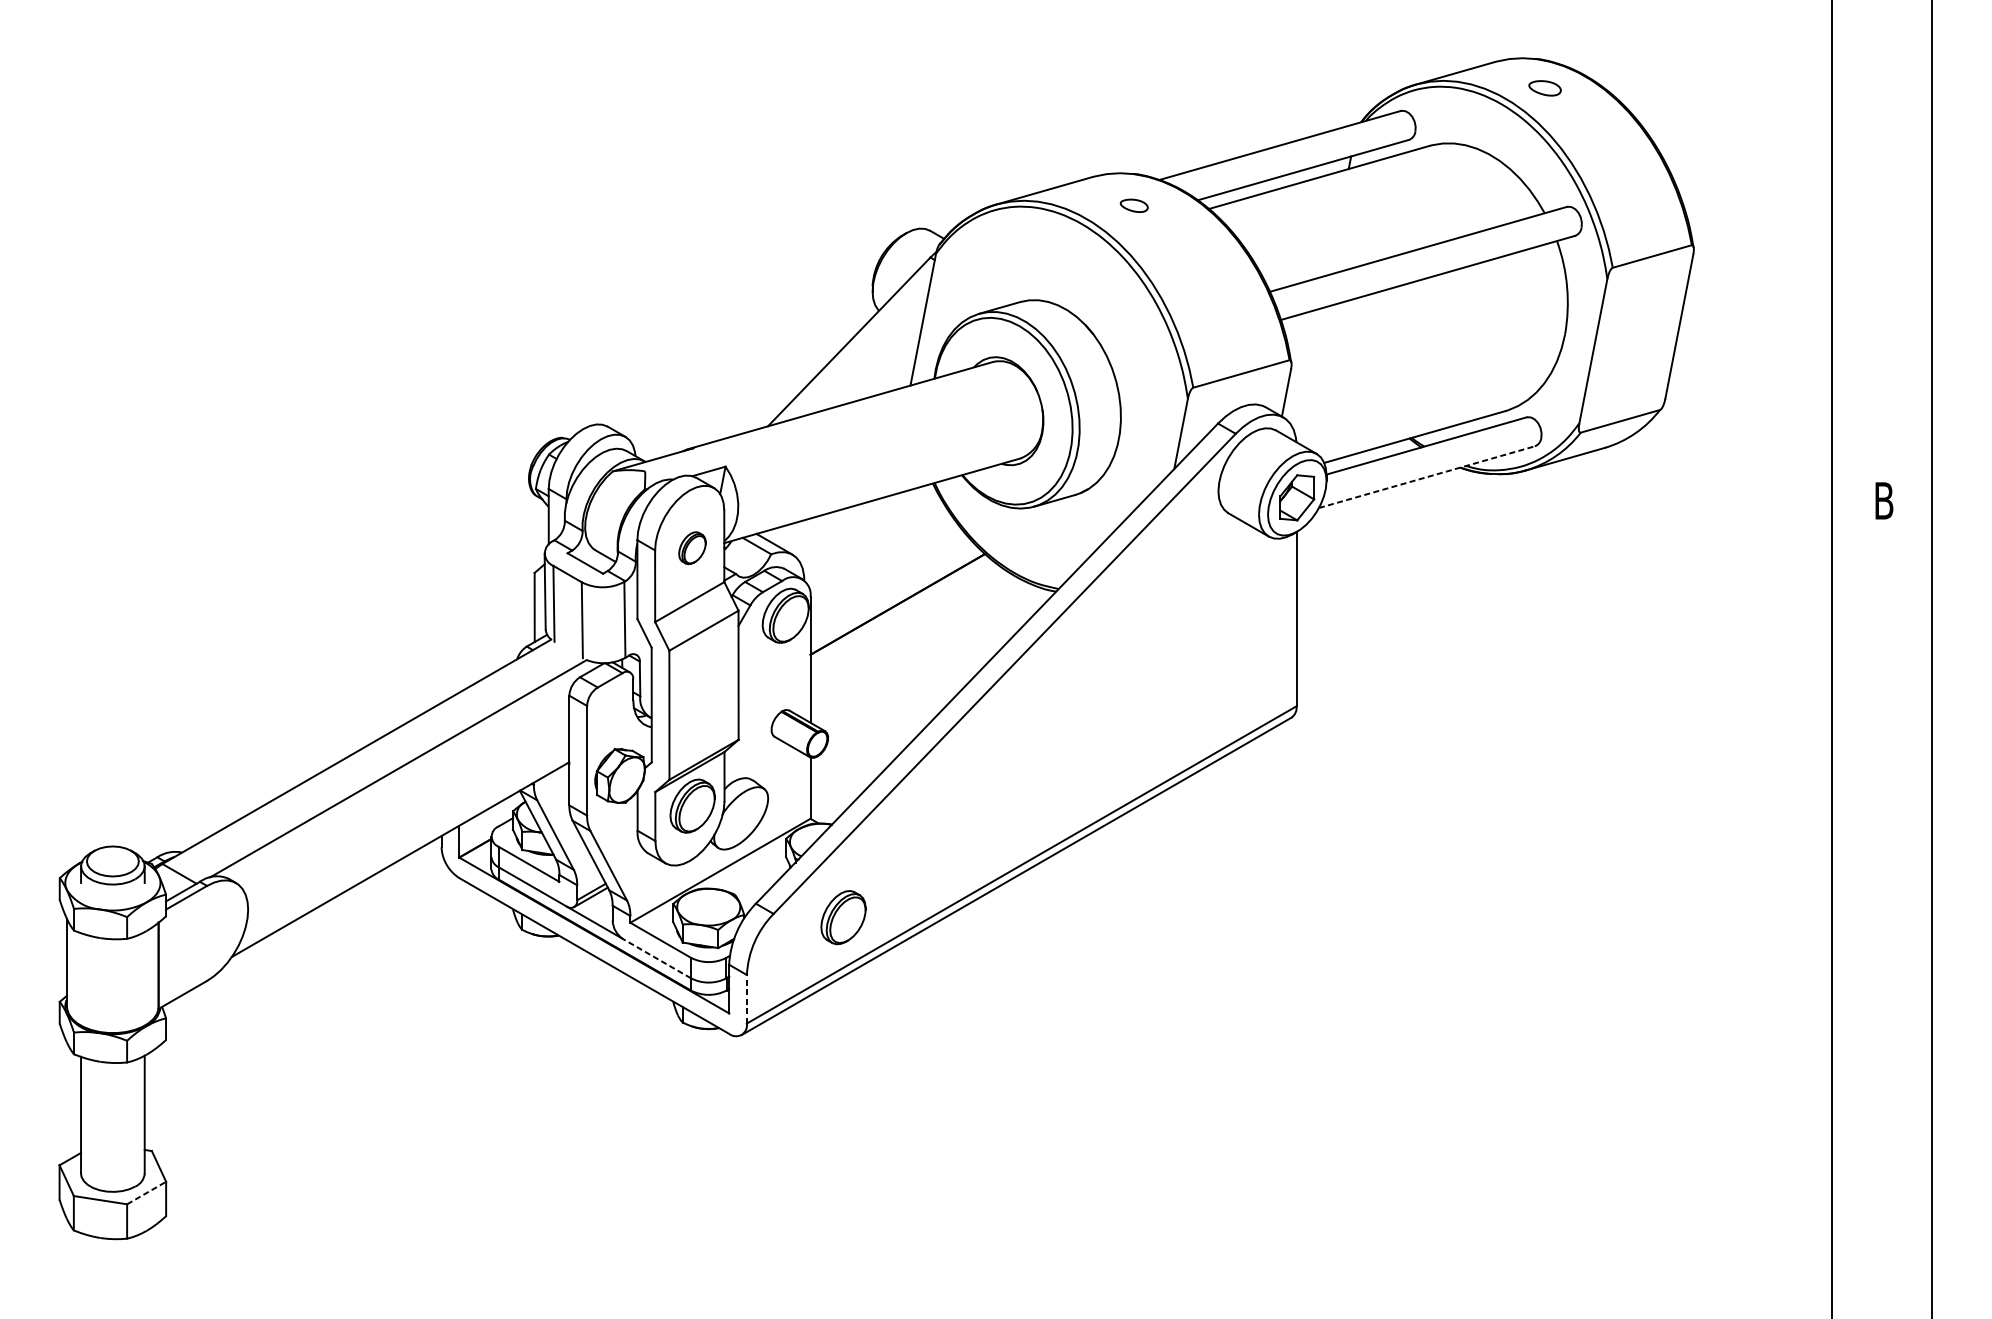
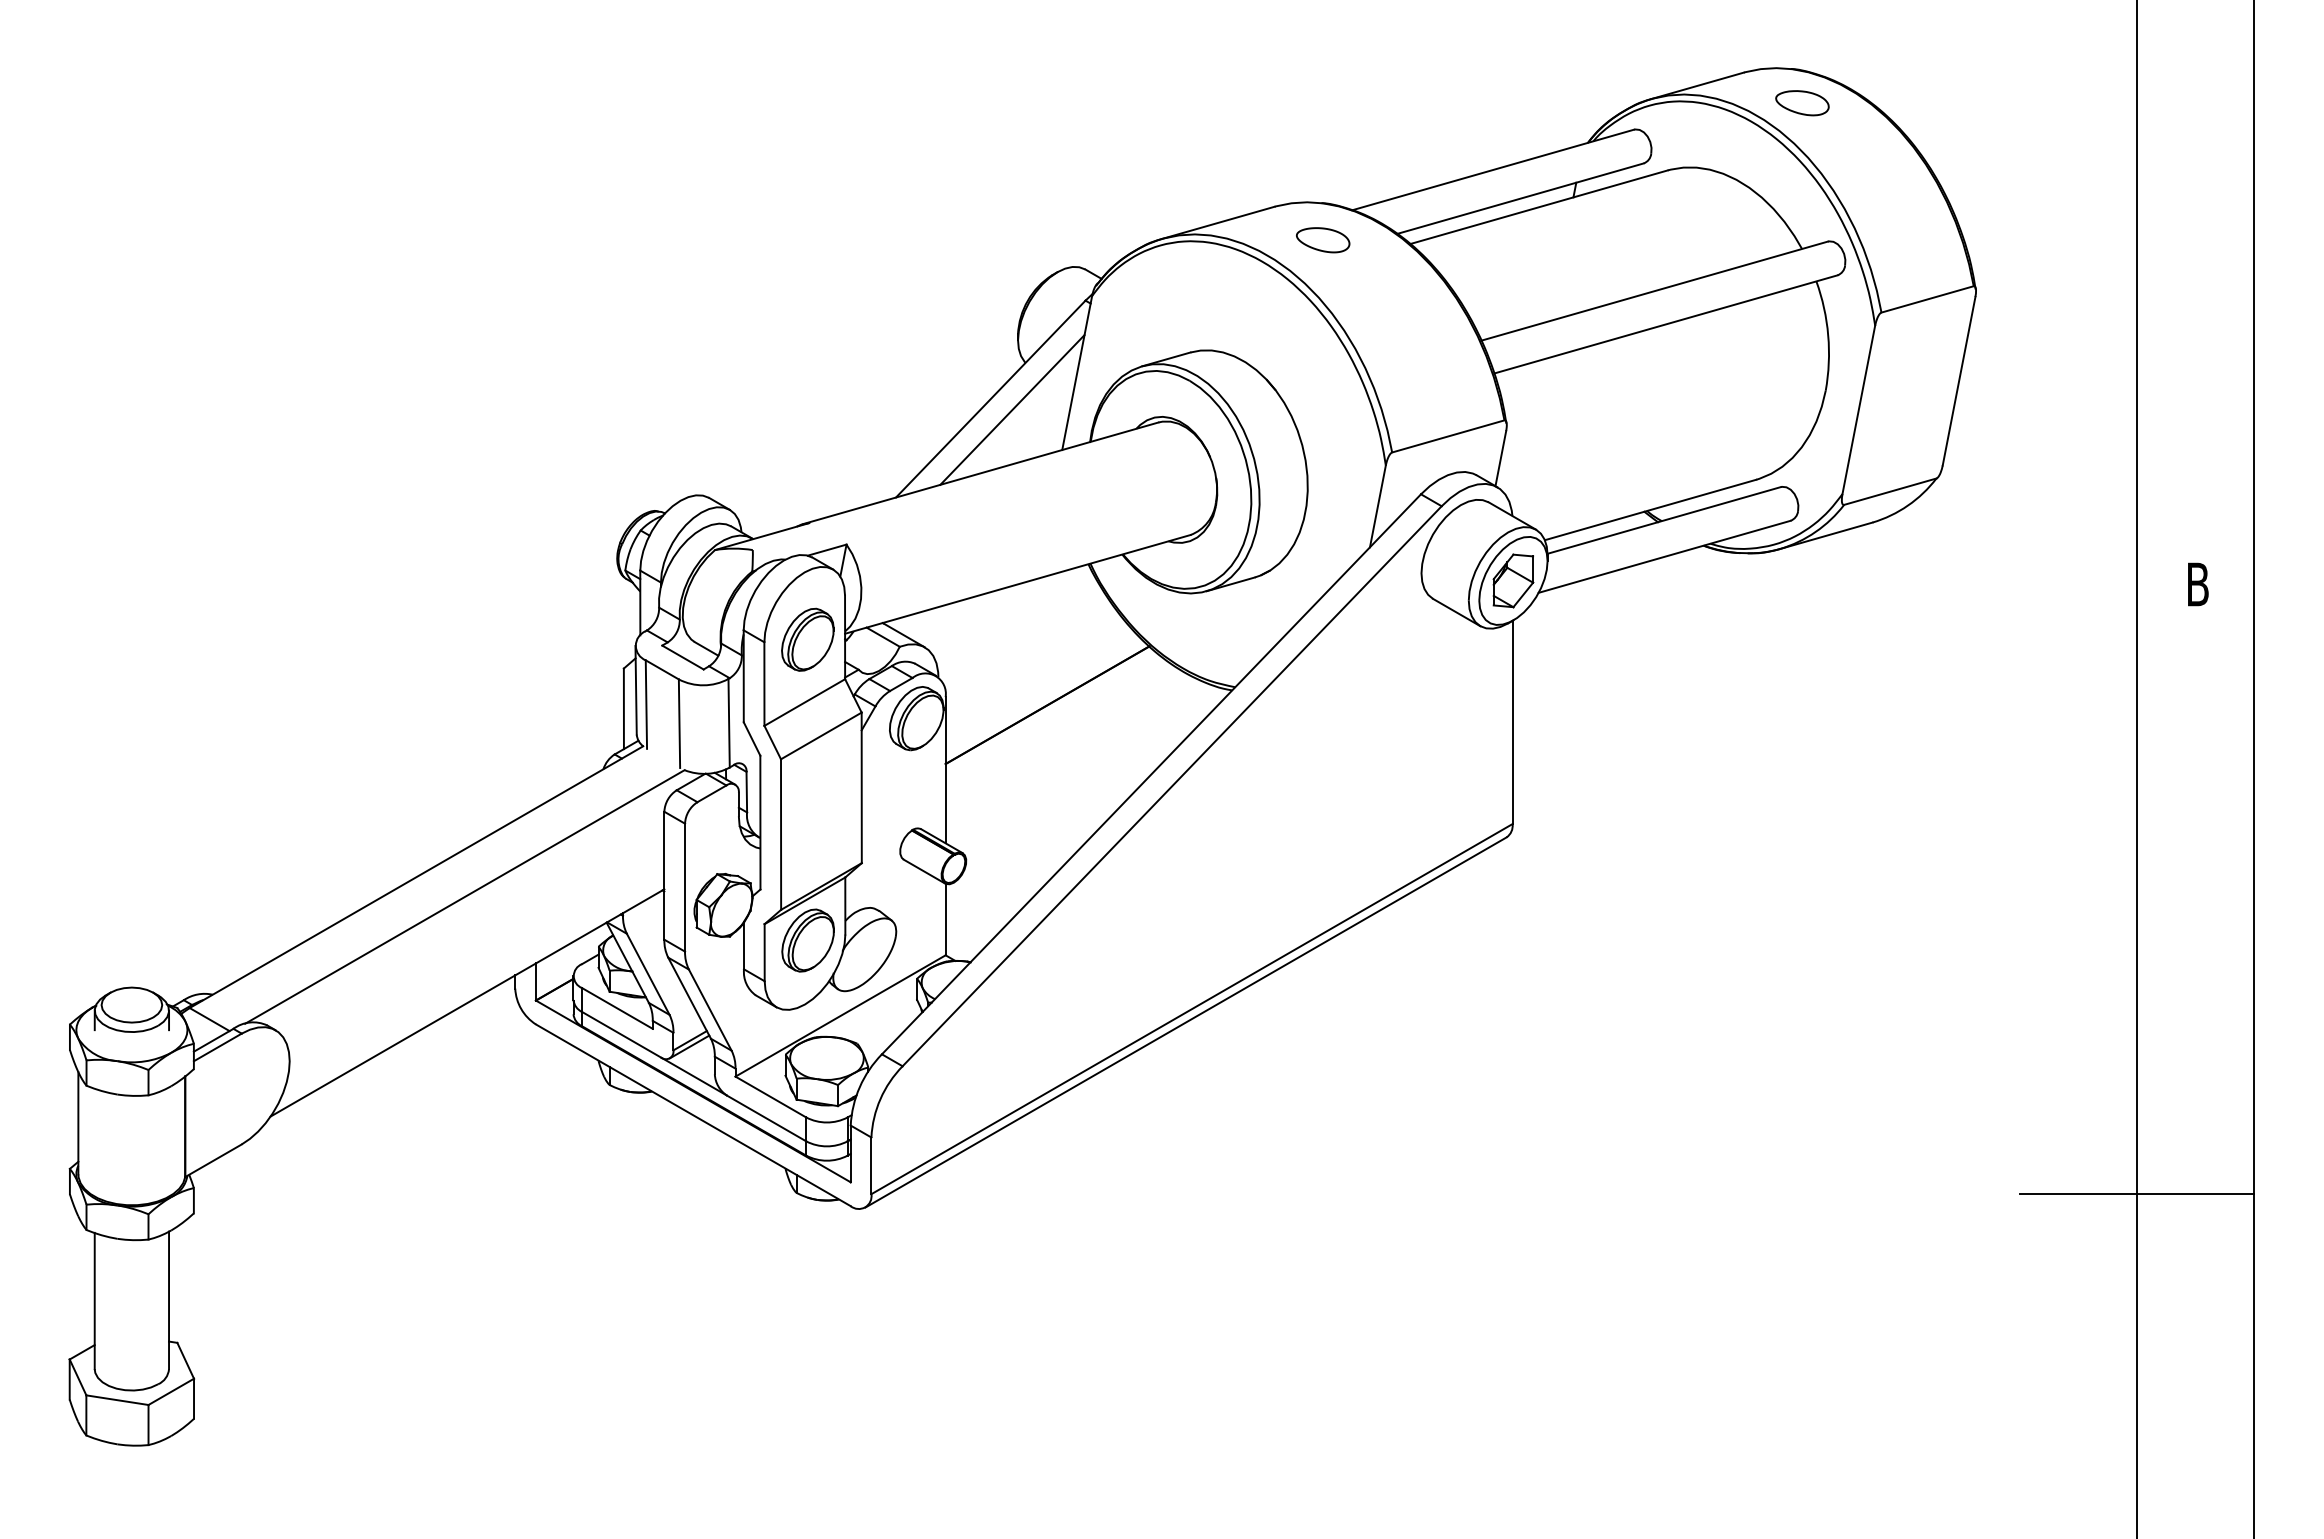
part: (1545, 88) -> (1802, 103), size x1.43
part: (1134, 205) -> (1323, 240), size x1.67
line: (867, 350) -> (1012, 409), added
line: (1426, 476) -> (1664, 556), dashed -> solid
part: (692, 548) -> (807, 639), size x1.67
part: (842, 917) -> (983, 1070), removed
line: (656, 958) -> (766, 1118), dashed -> solid
line: (746, 998) -> (871, 1165), dashed -> solid
line: (1832, 1023) -> (2137, 1194), added
line: (146, 1192) -> (171, 1391), dashed -> solid

